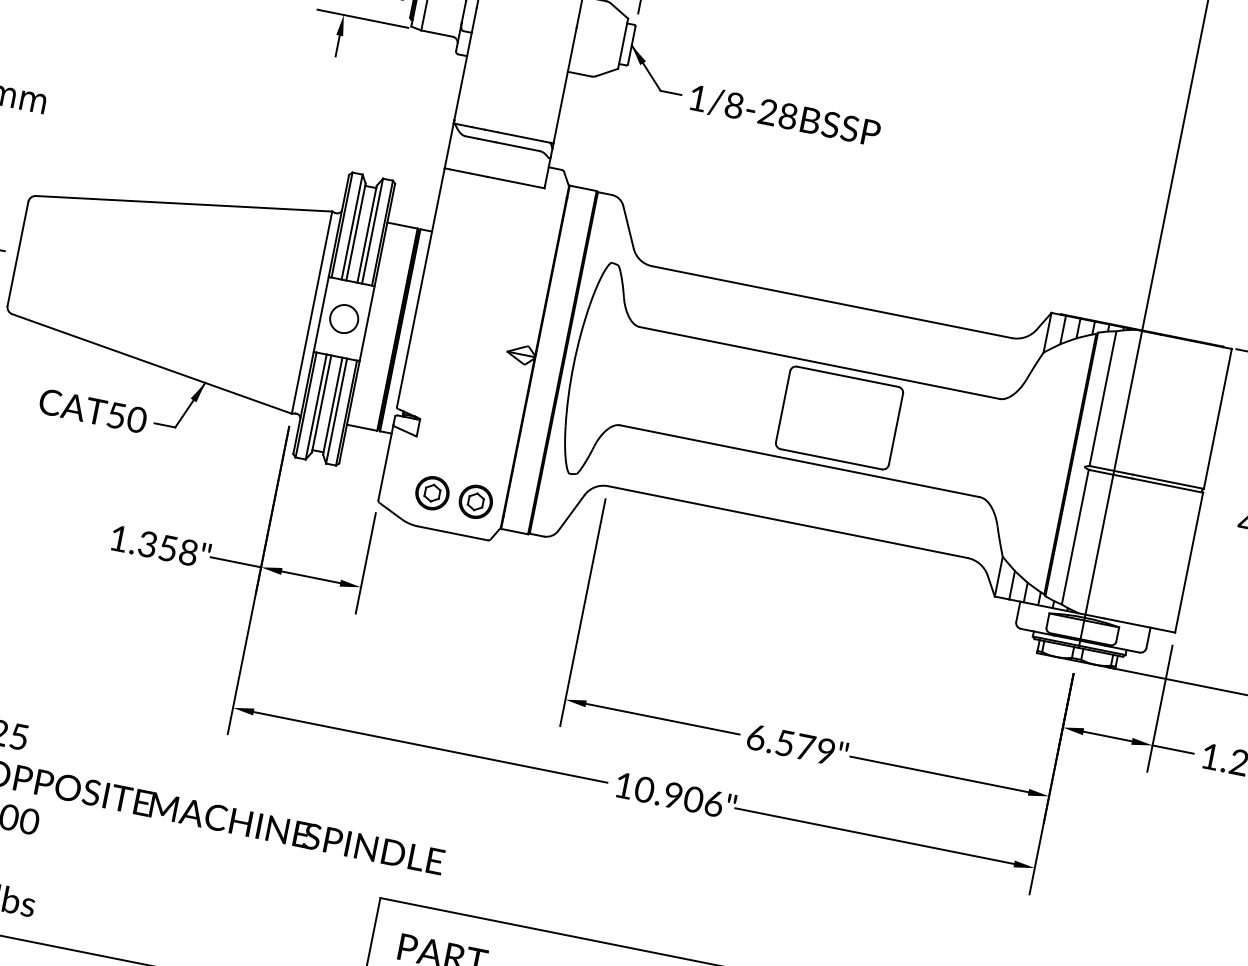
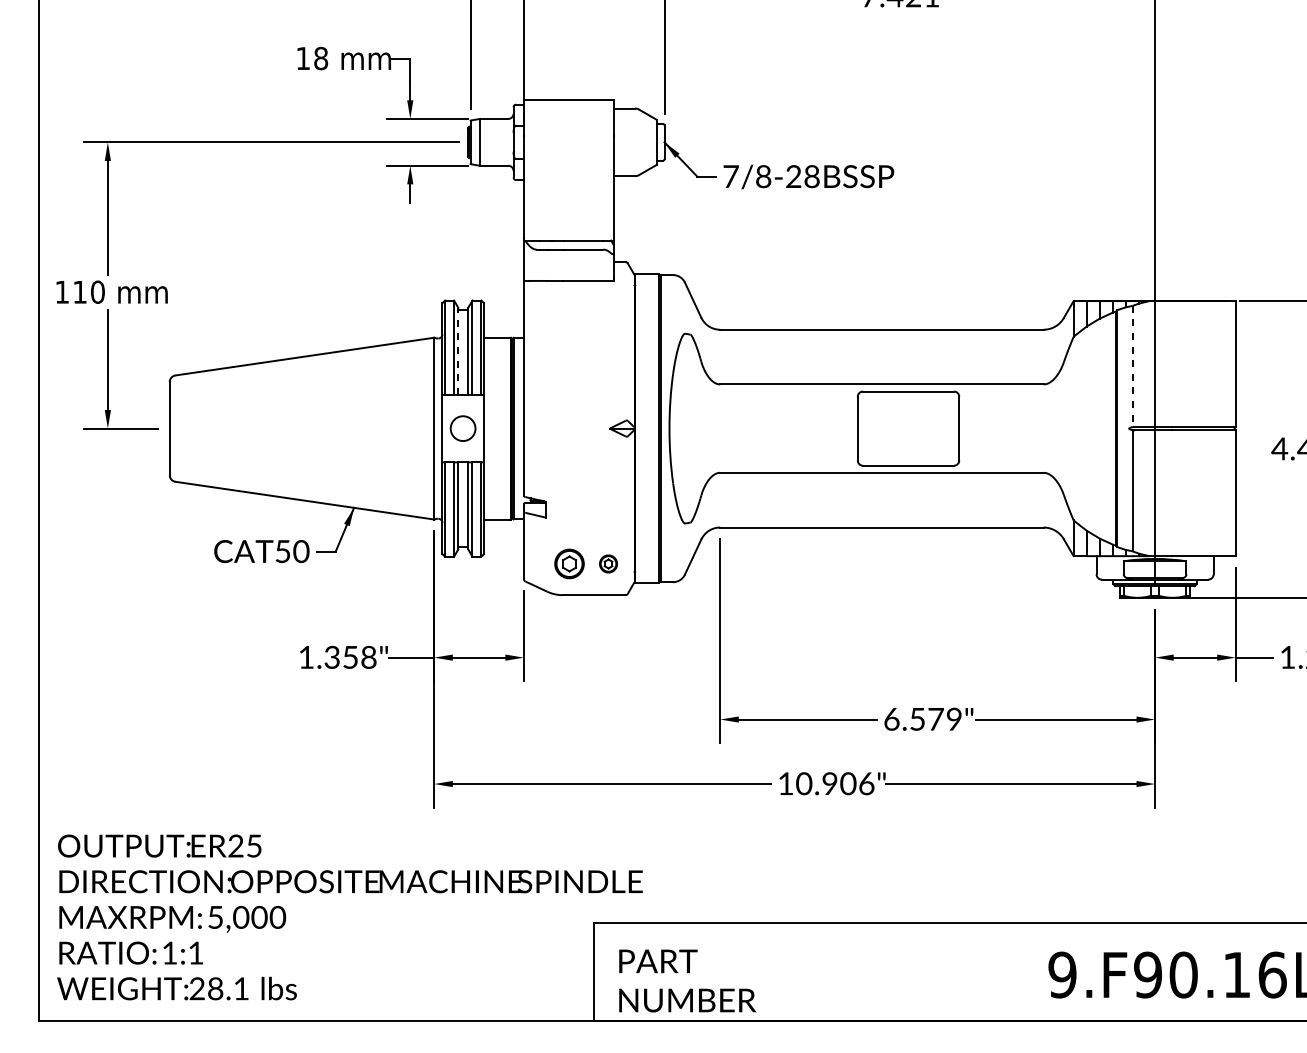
text: (697, 98) -> (730, 176), 1/8-28 -> 7/8-28
line: (356, 232) -> (458, 351), solid -> dashed
line: (1102, 398) -> (1132, 366), solid -> dashed
part: (475, 501) -> (608, 563), size x0.6

